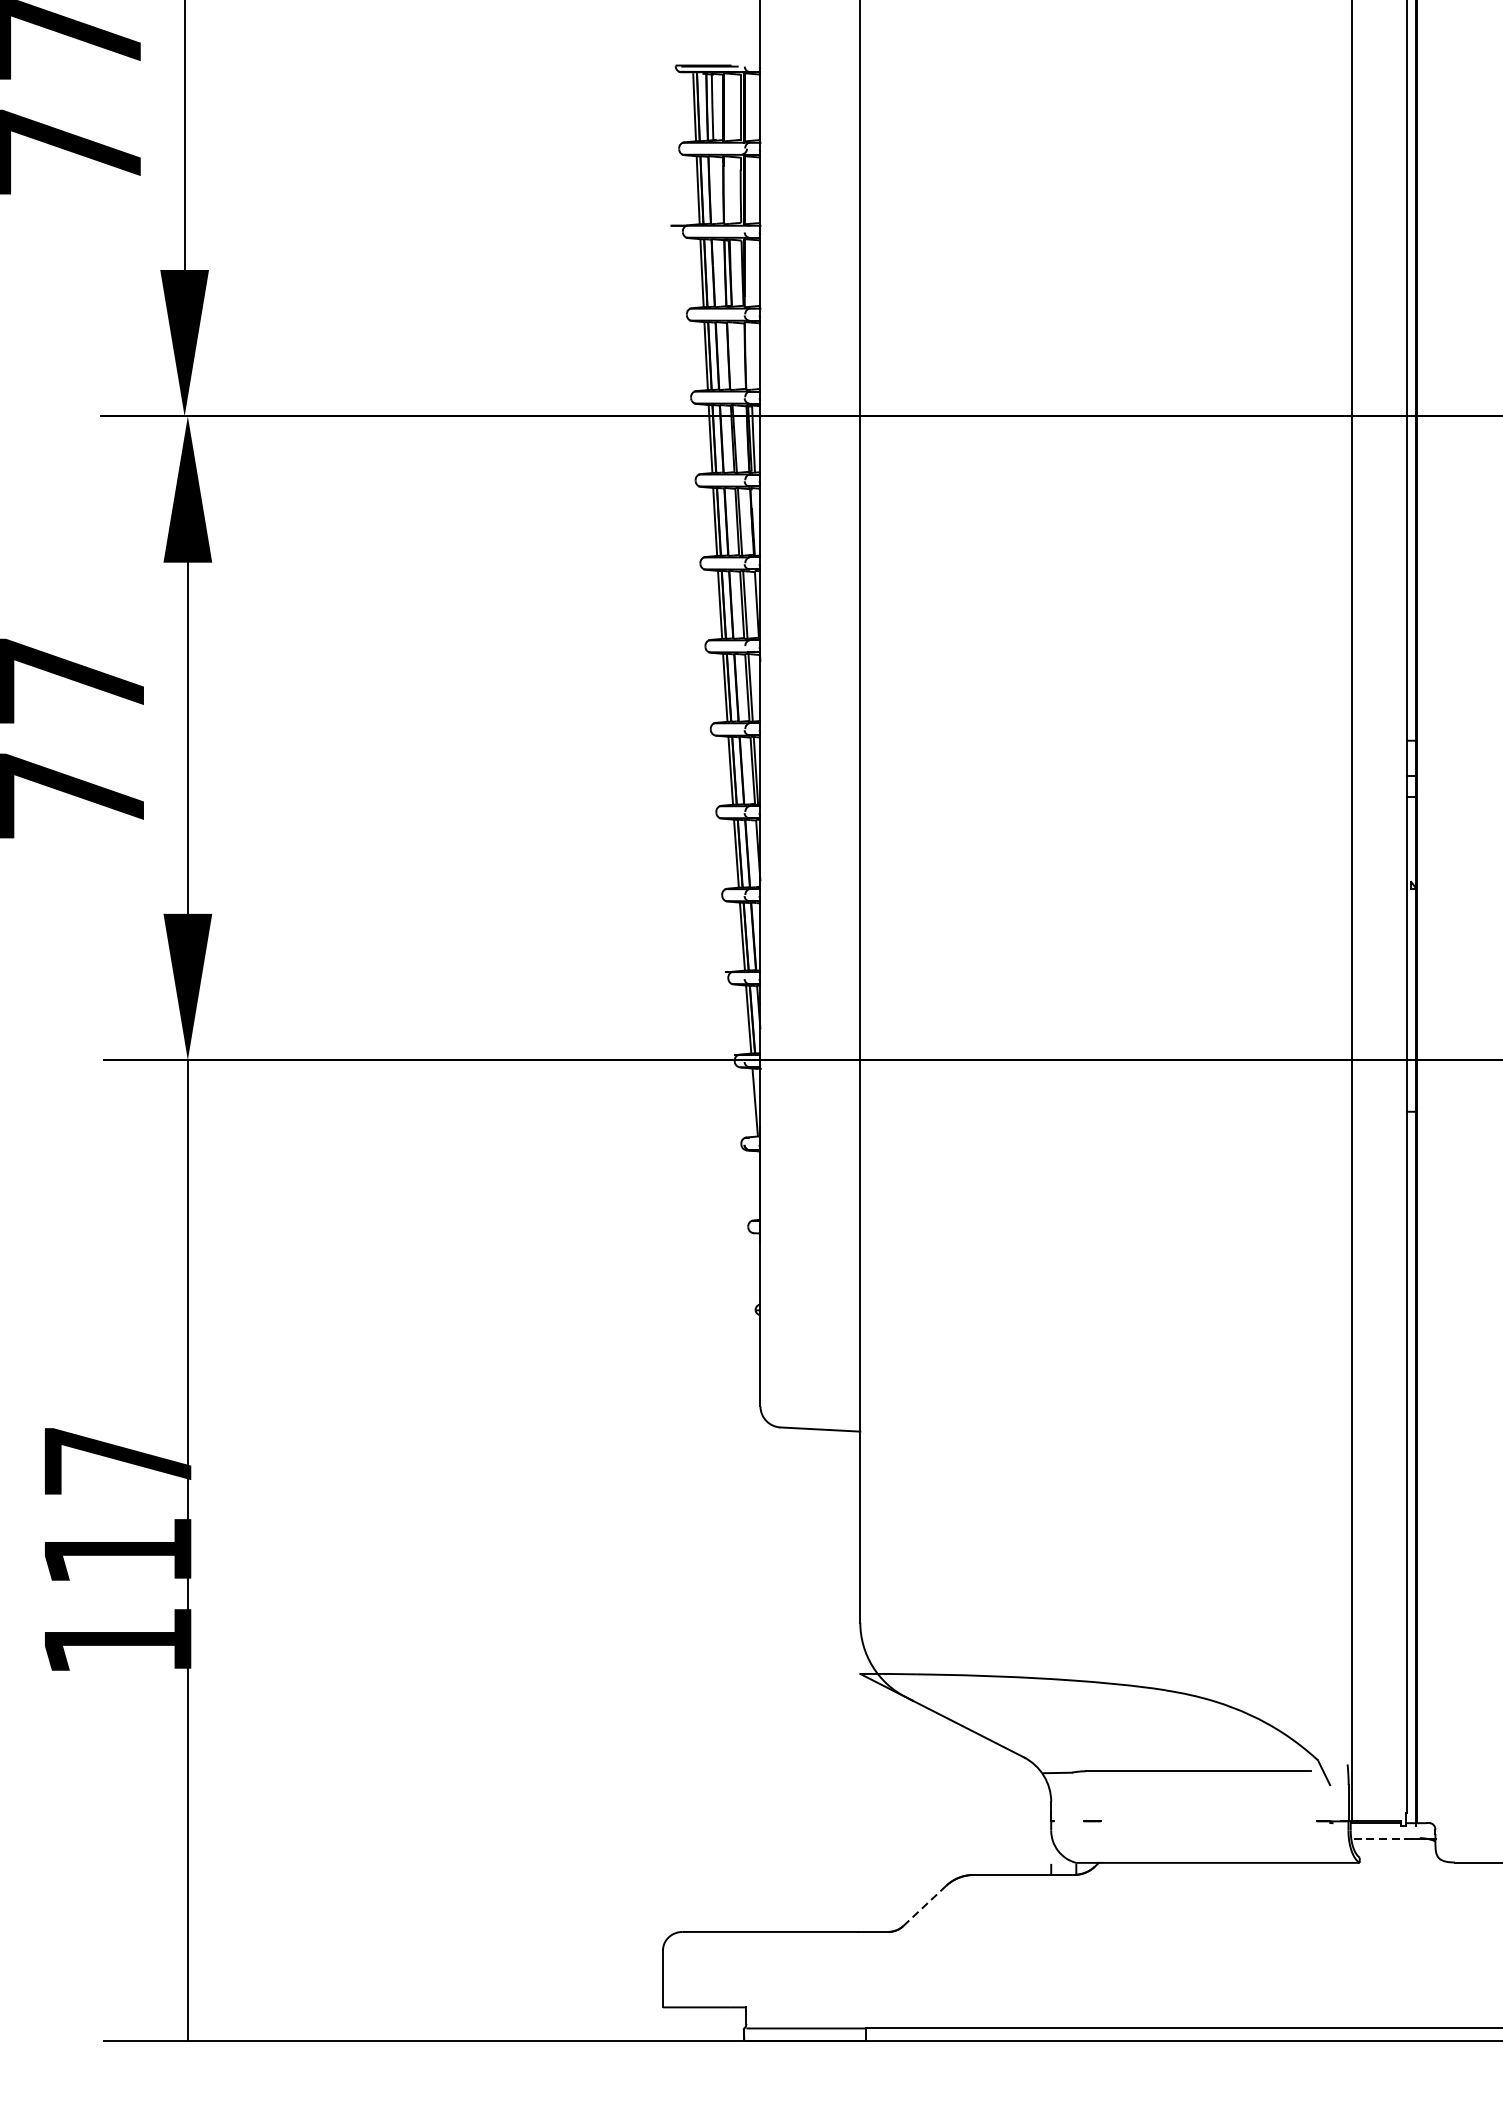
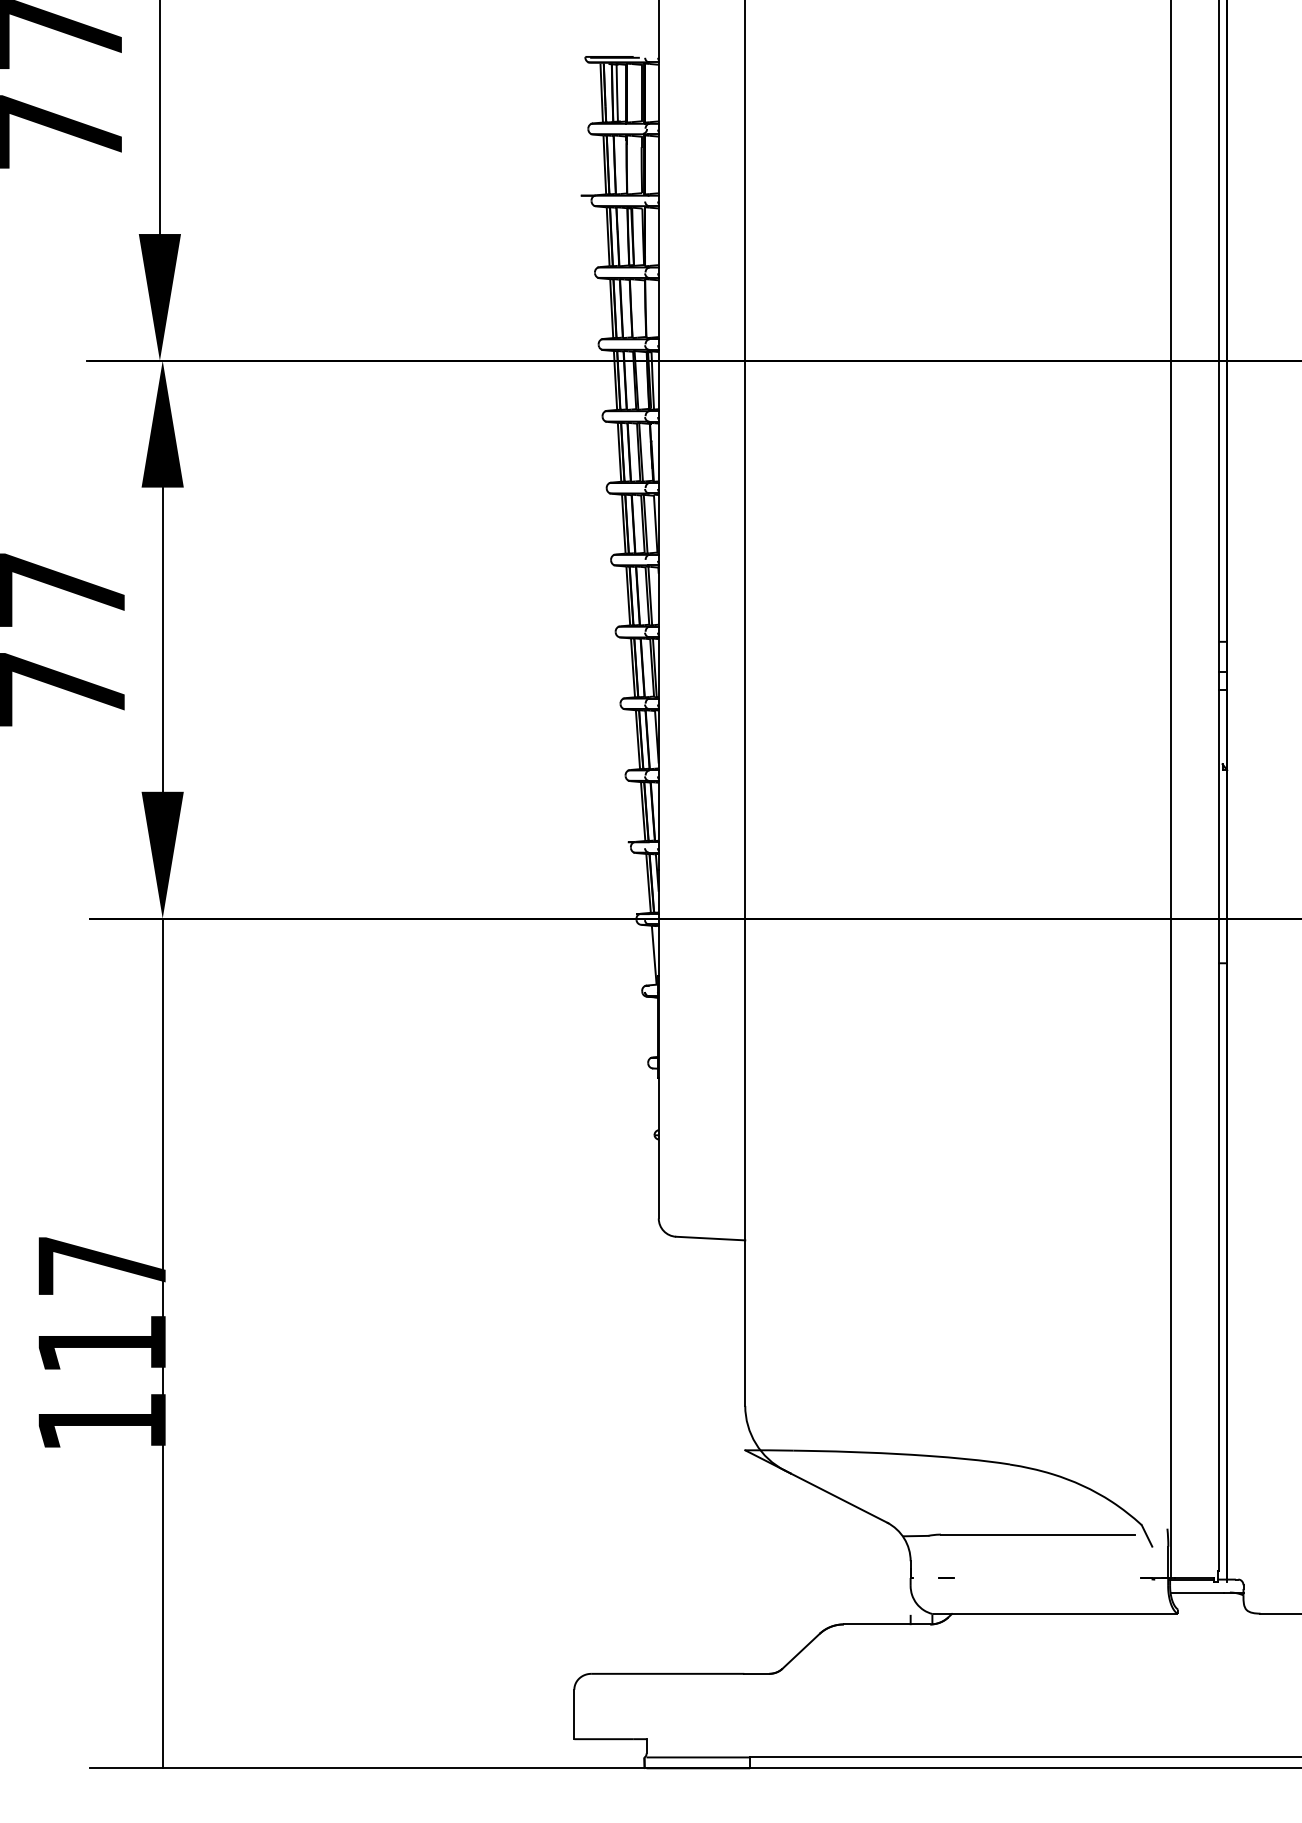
line: (1381, 1838) -> (1196, 1592), dashed -> solid
line: (925, 1906) -> (801, 1651), dashed -> solid

